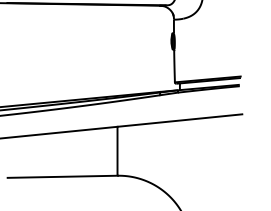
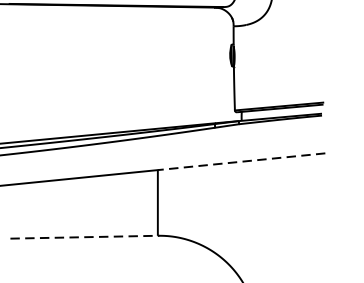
line: (179, 120) -> (241, 161), solid -> dashed
line: (62, 176) -> (84, 236), solid -> dashed

